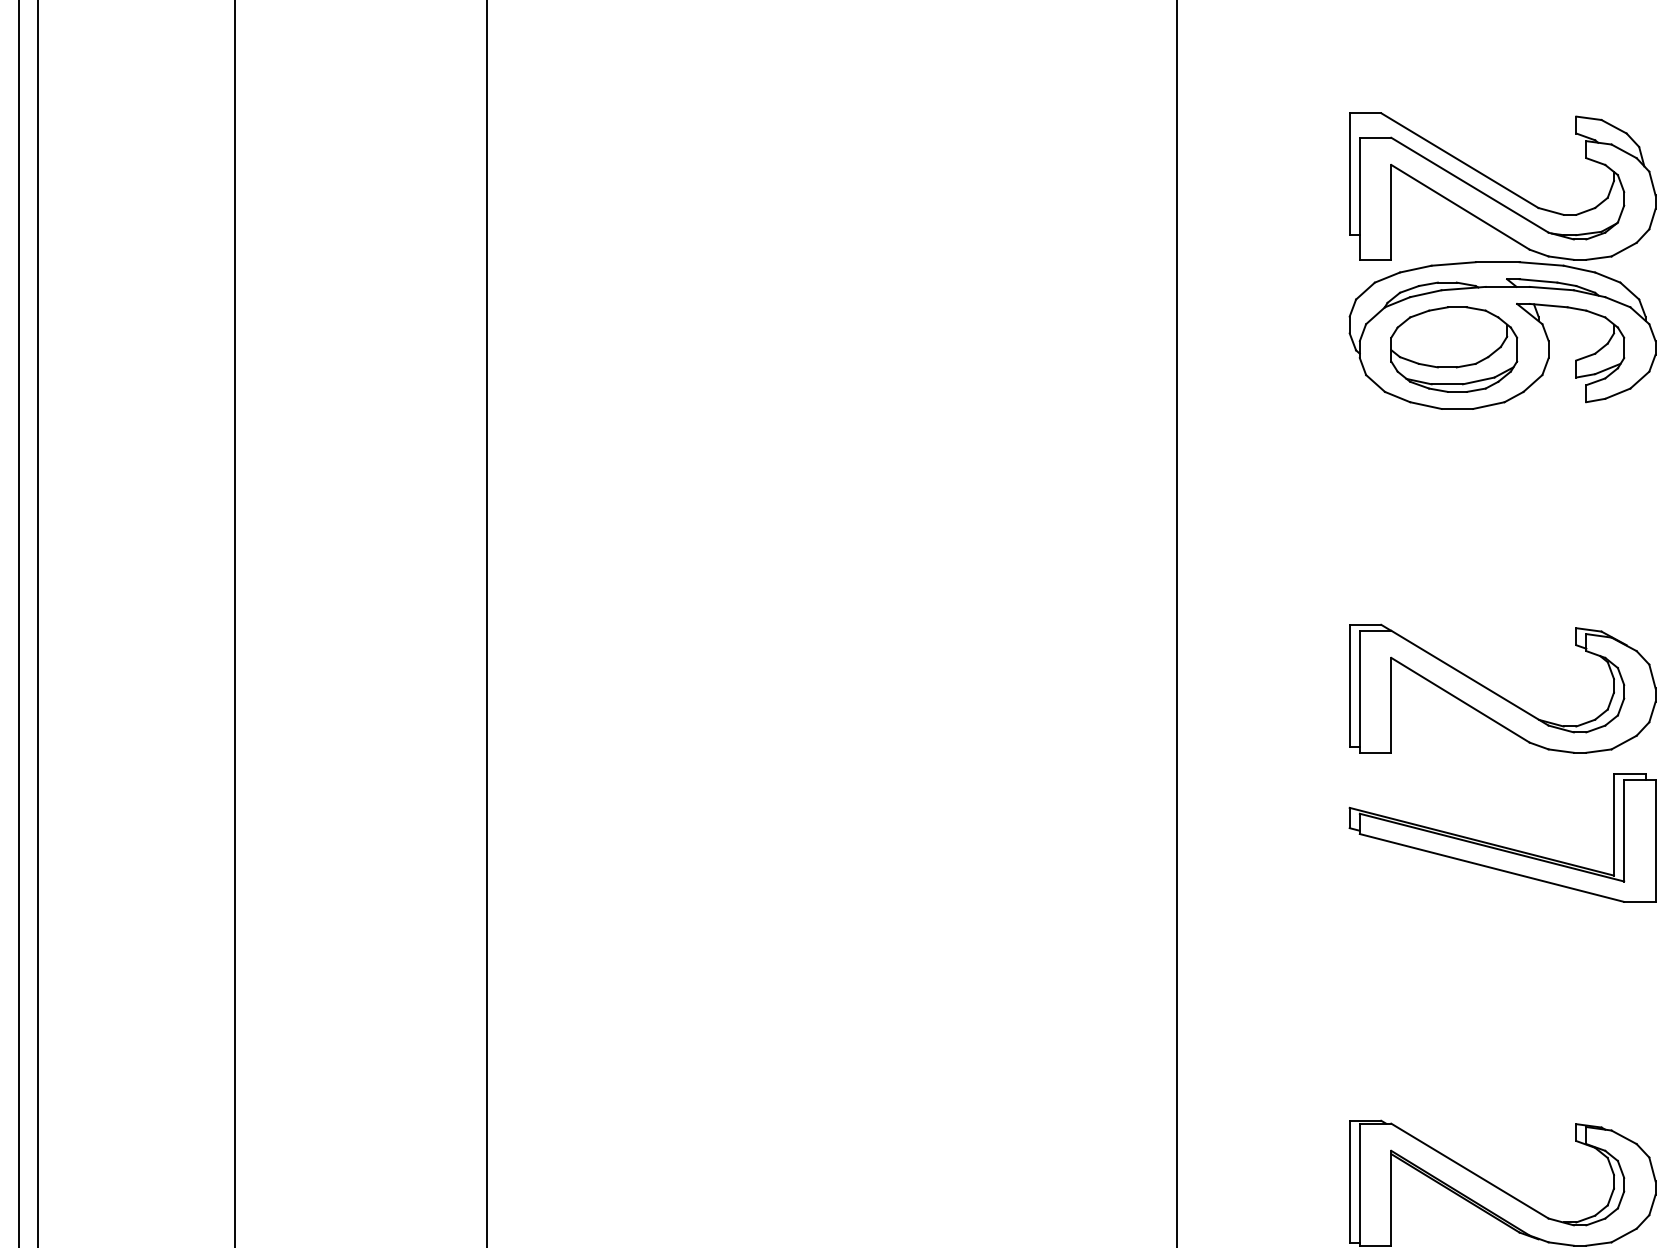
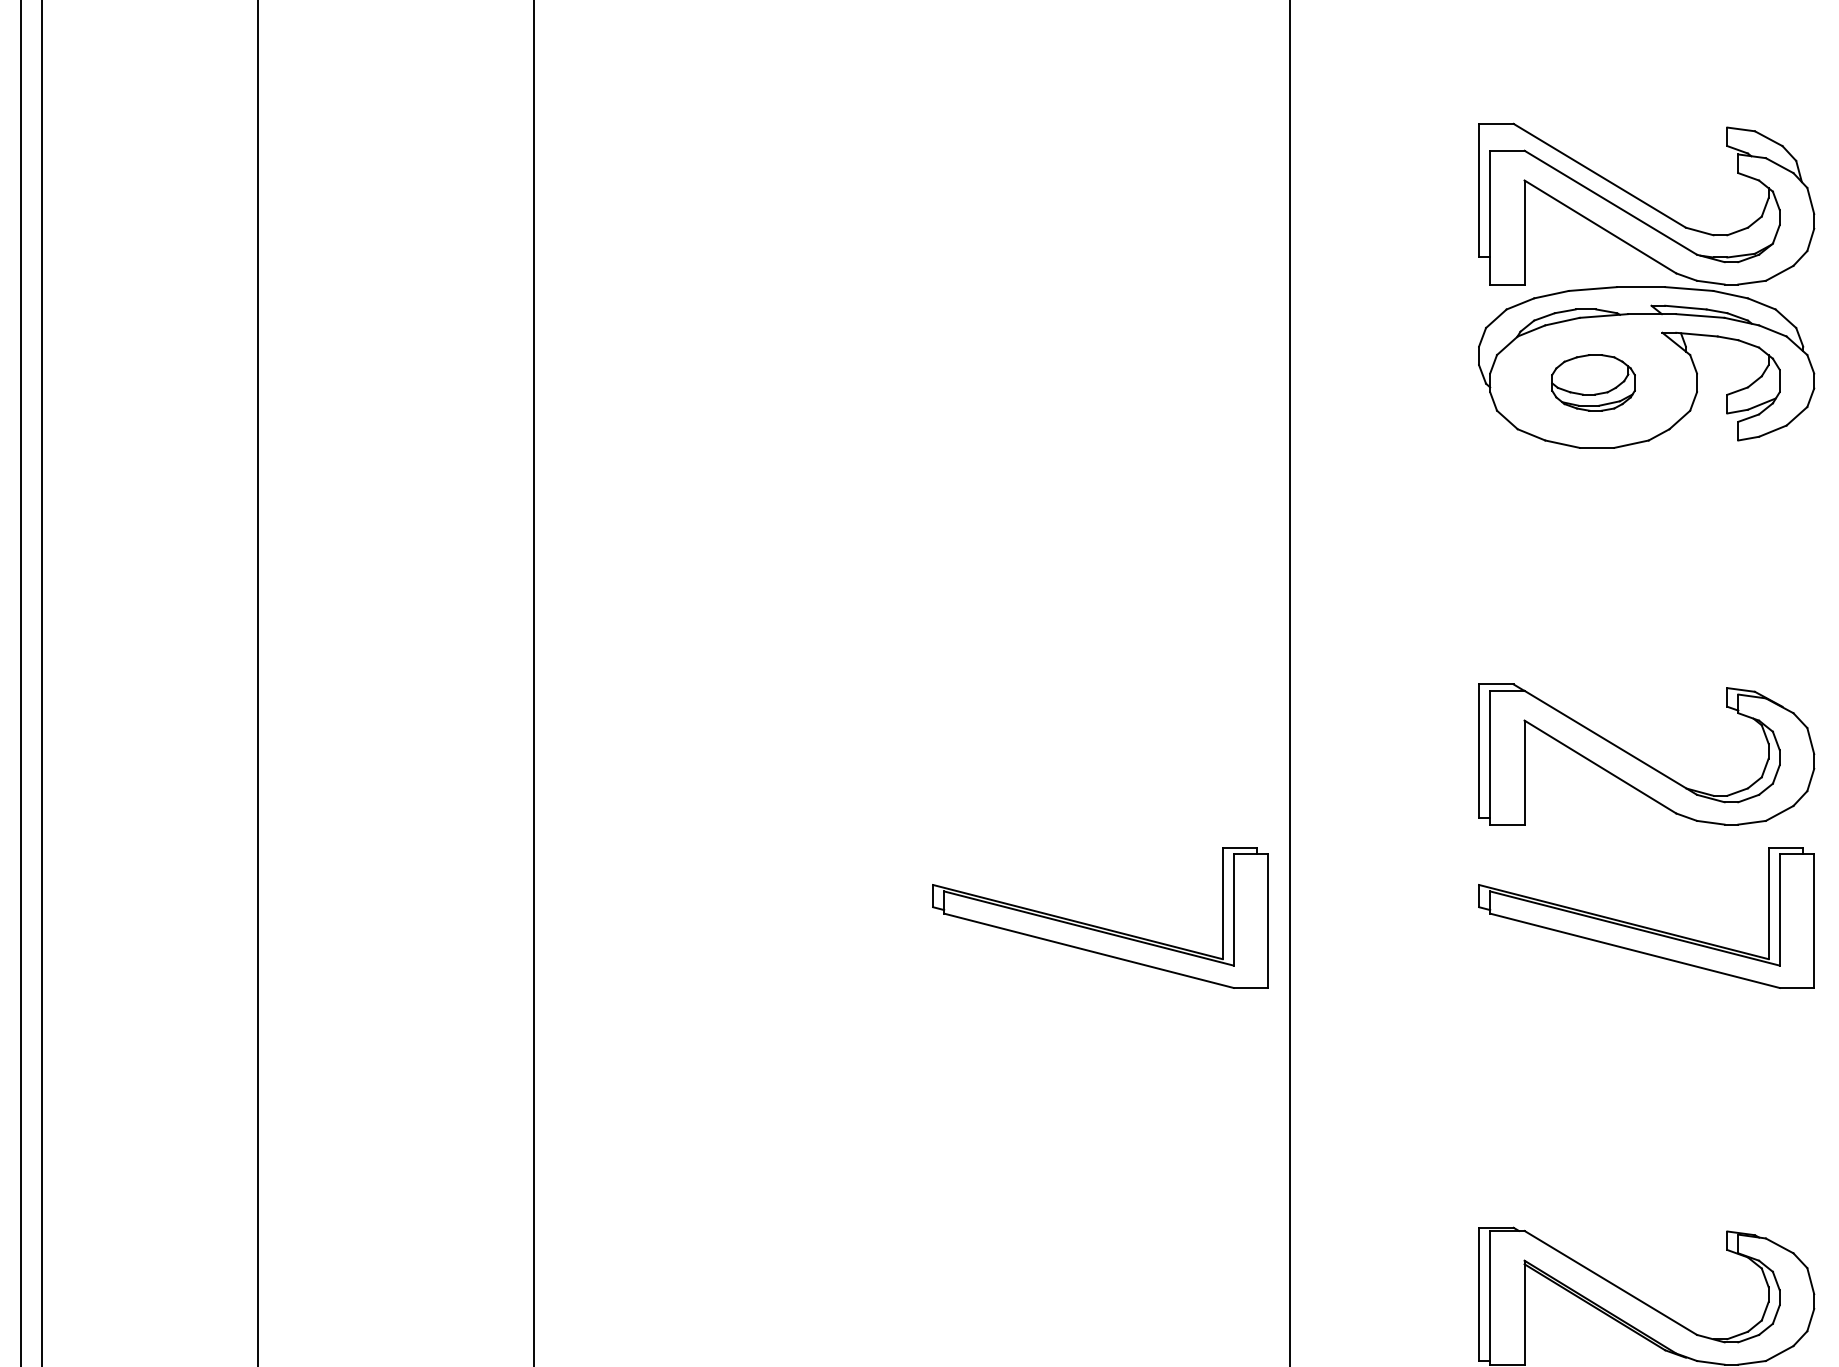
part: (1454, 349) -> (1593, 382), size x0.6
part: (1000, 844) -> (1096, 925), added

